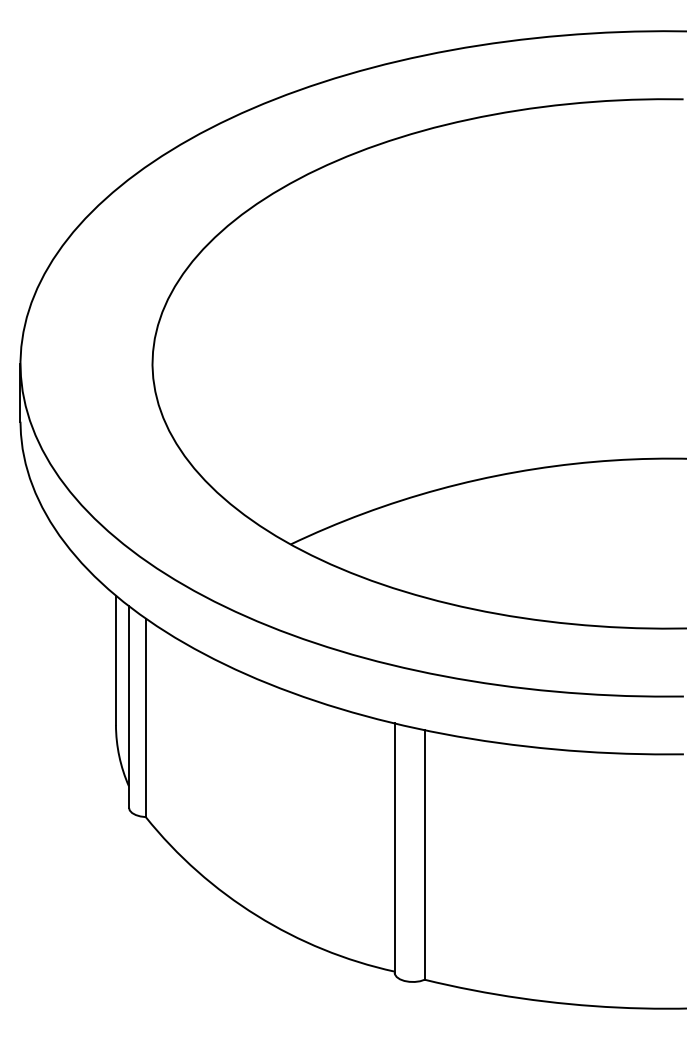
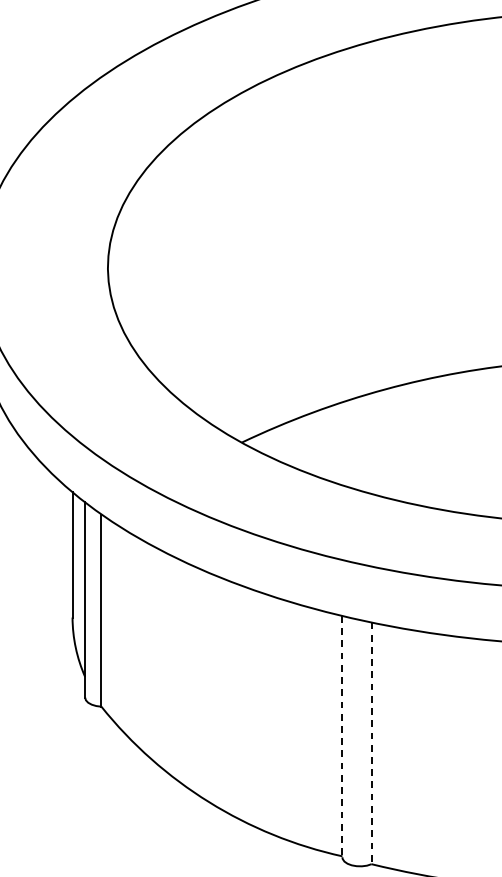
line: (394, 848) -> (342, 737), solid -> dashed
line: (424, 855) -> (371, 743), solid -> dashed

